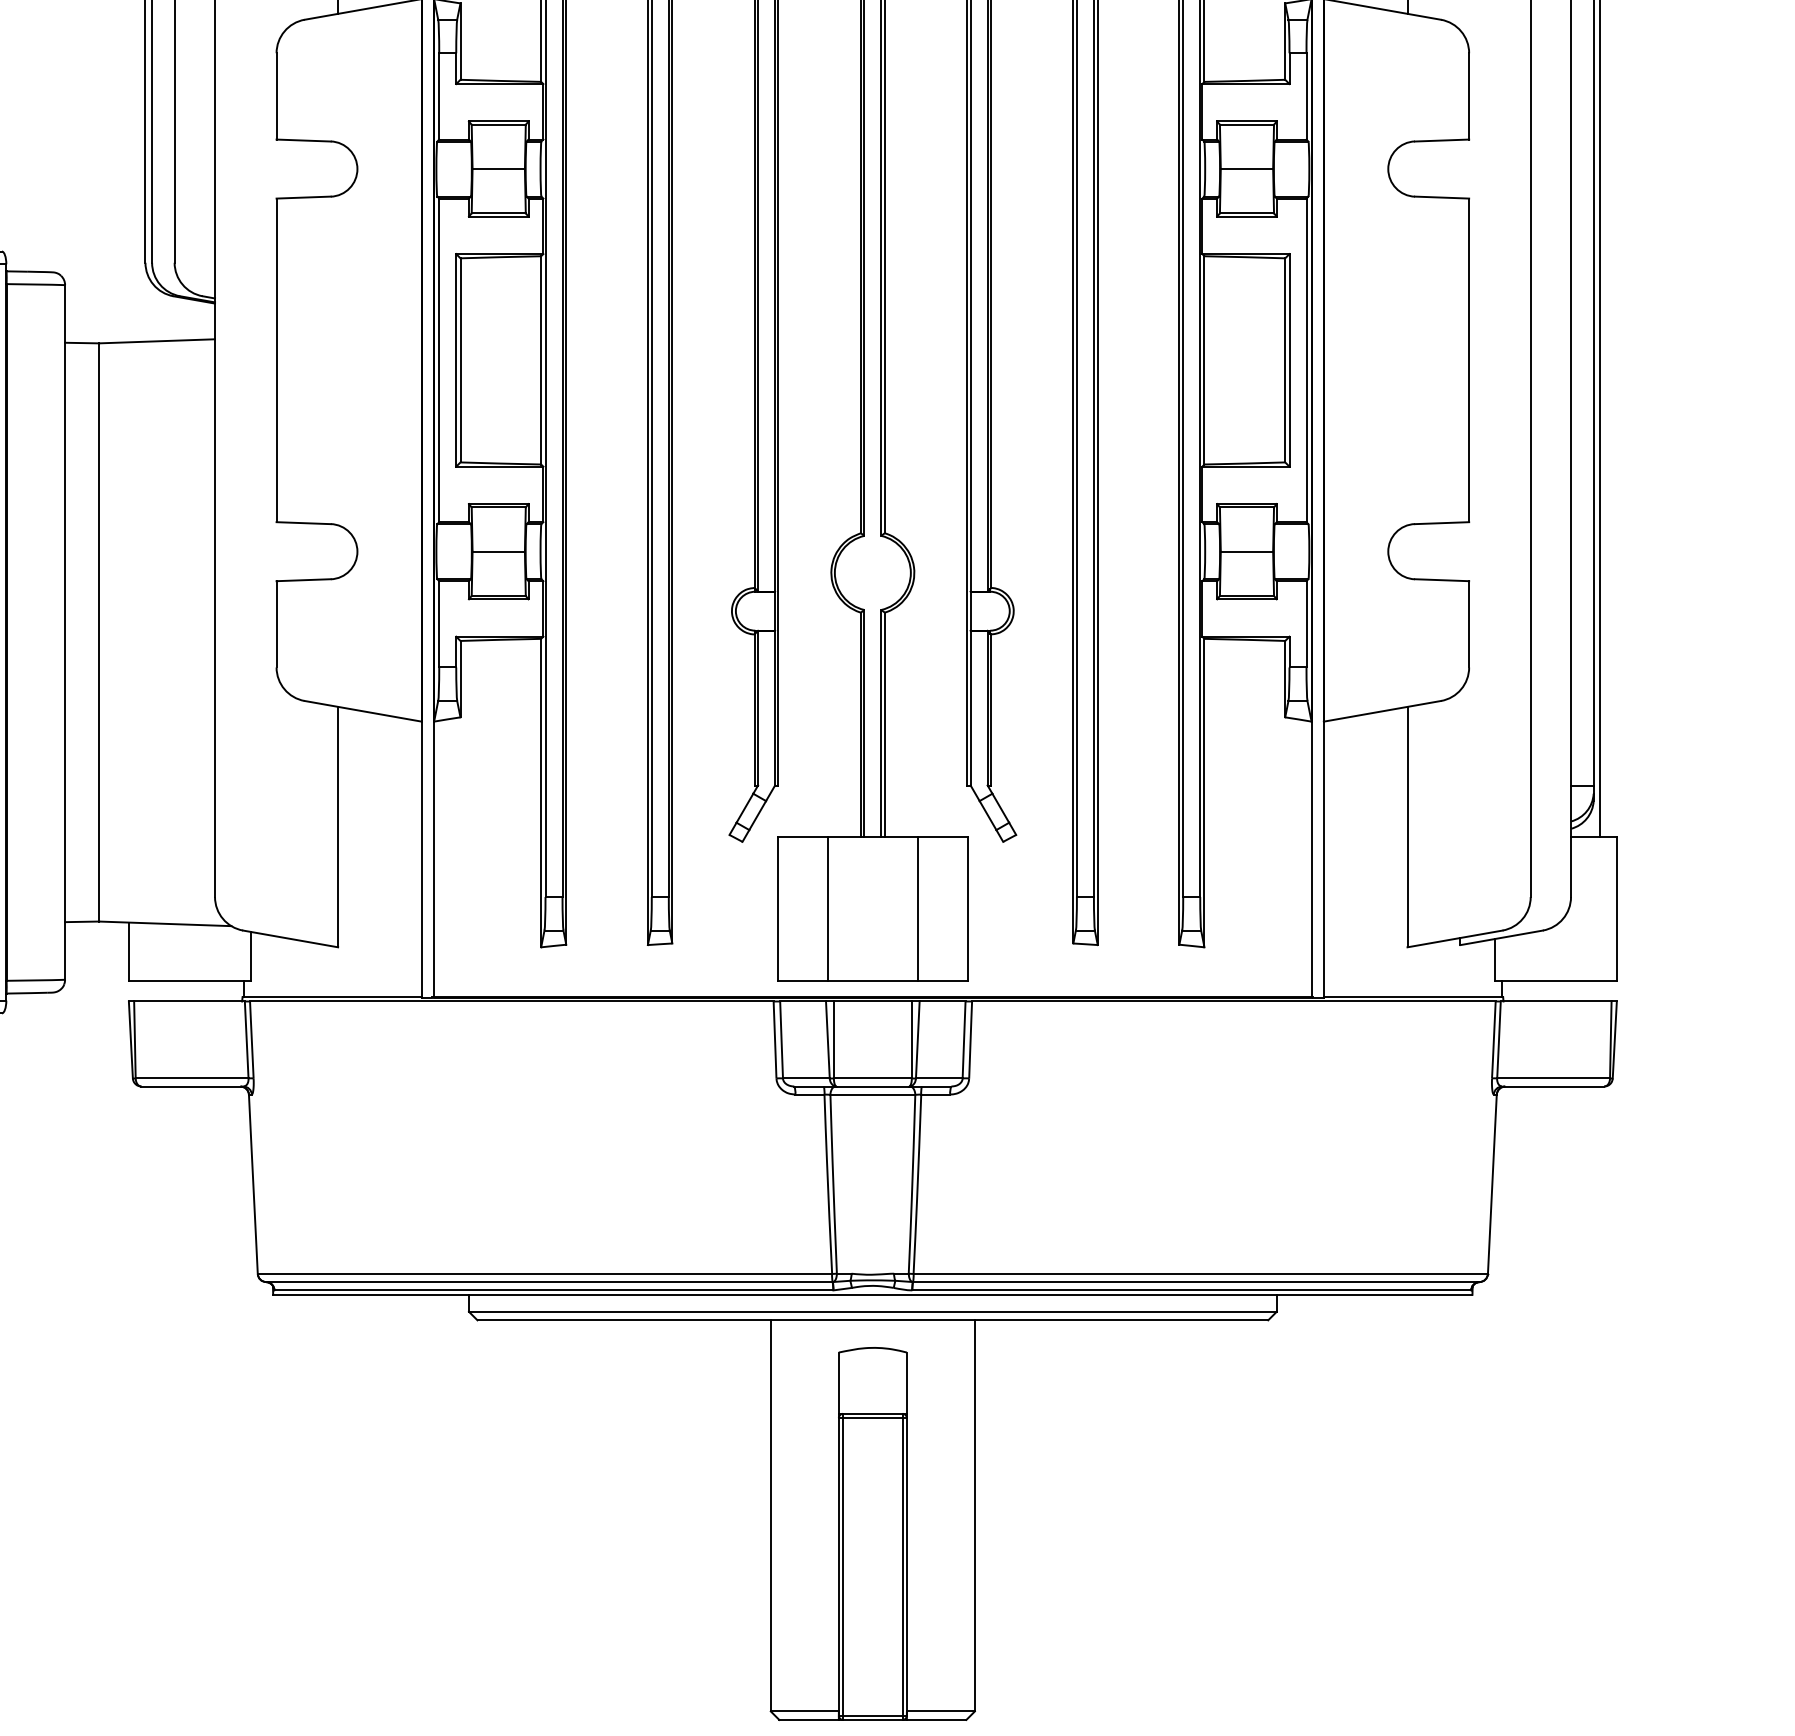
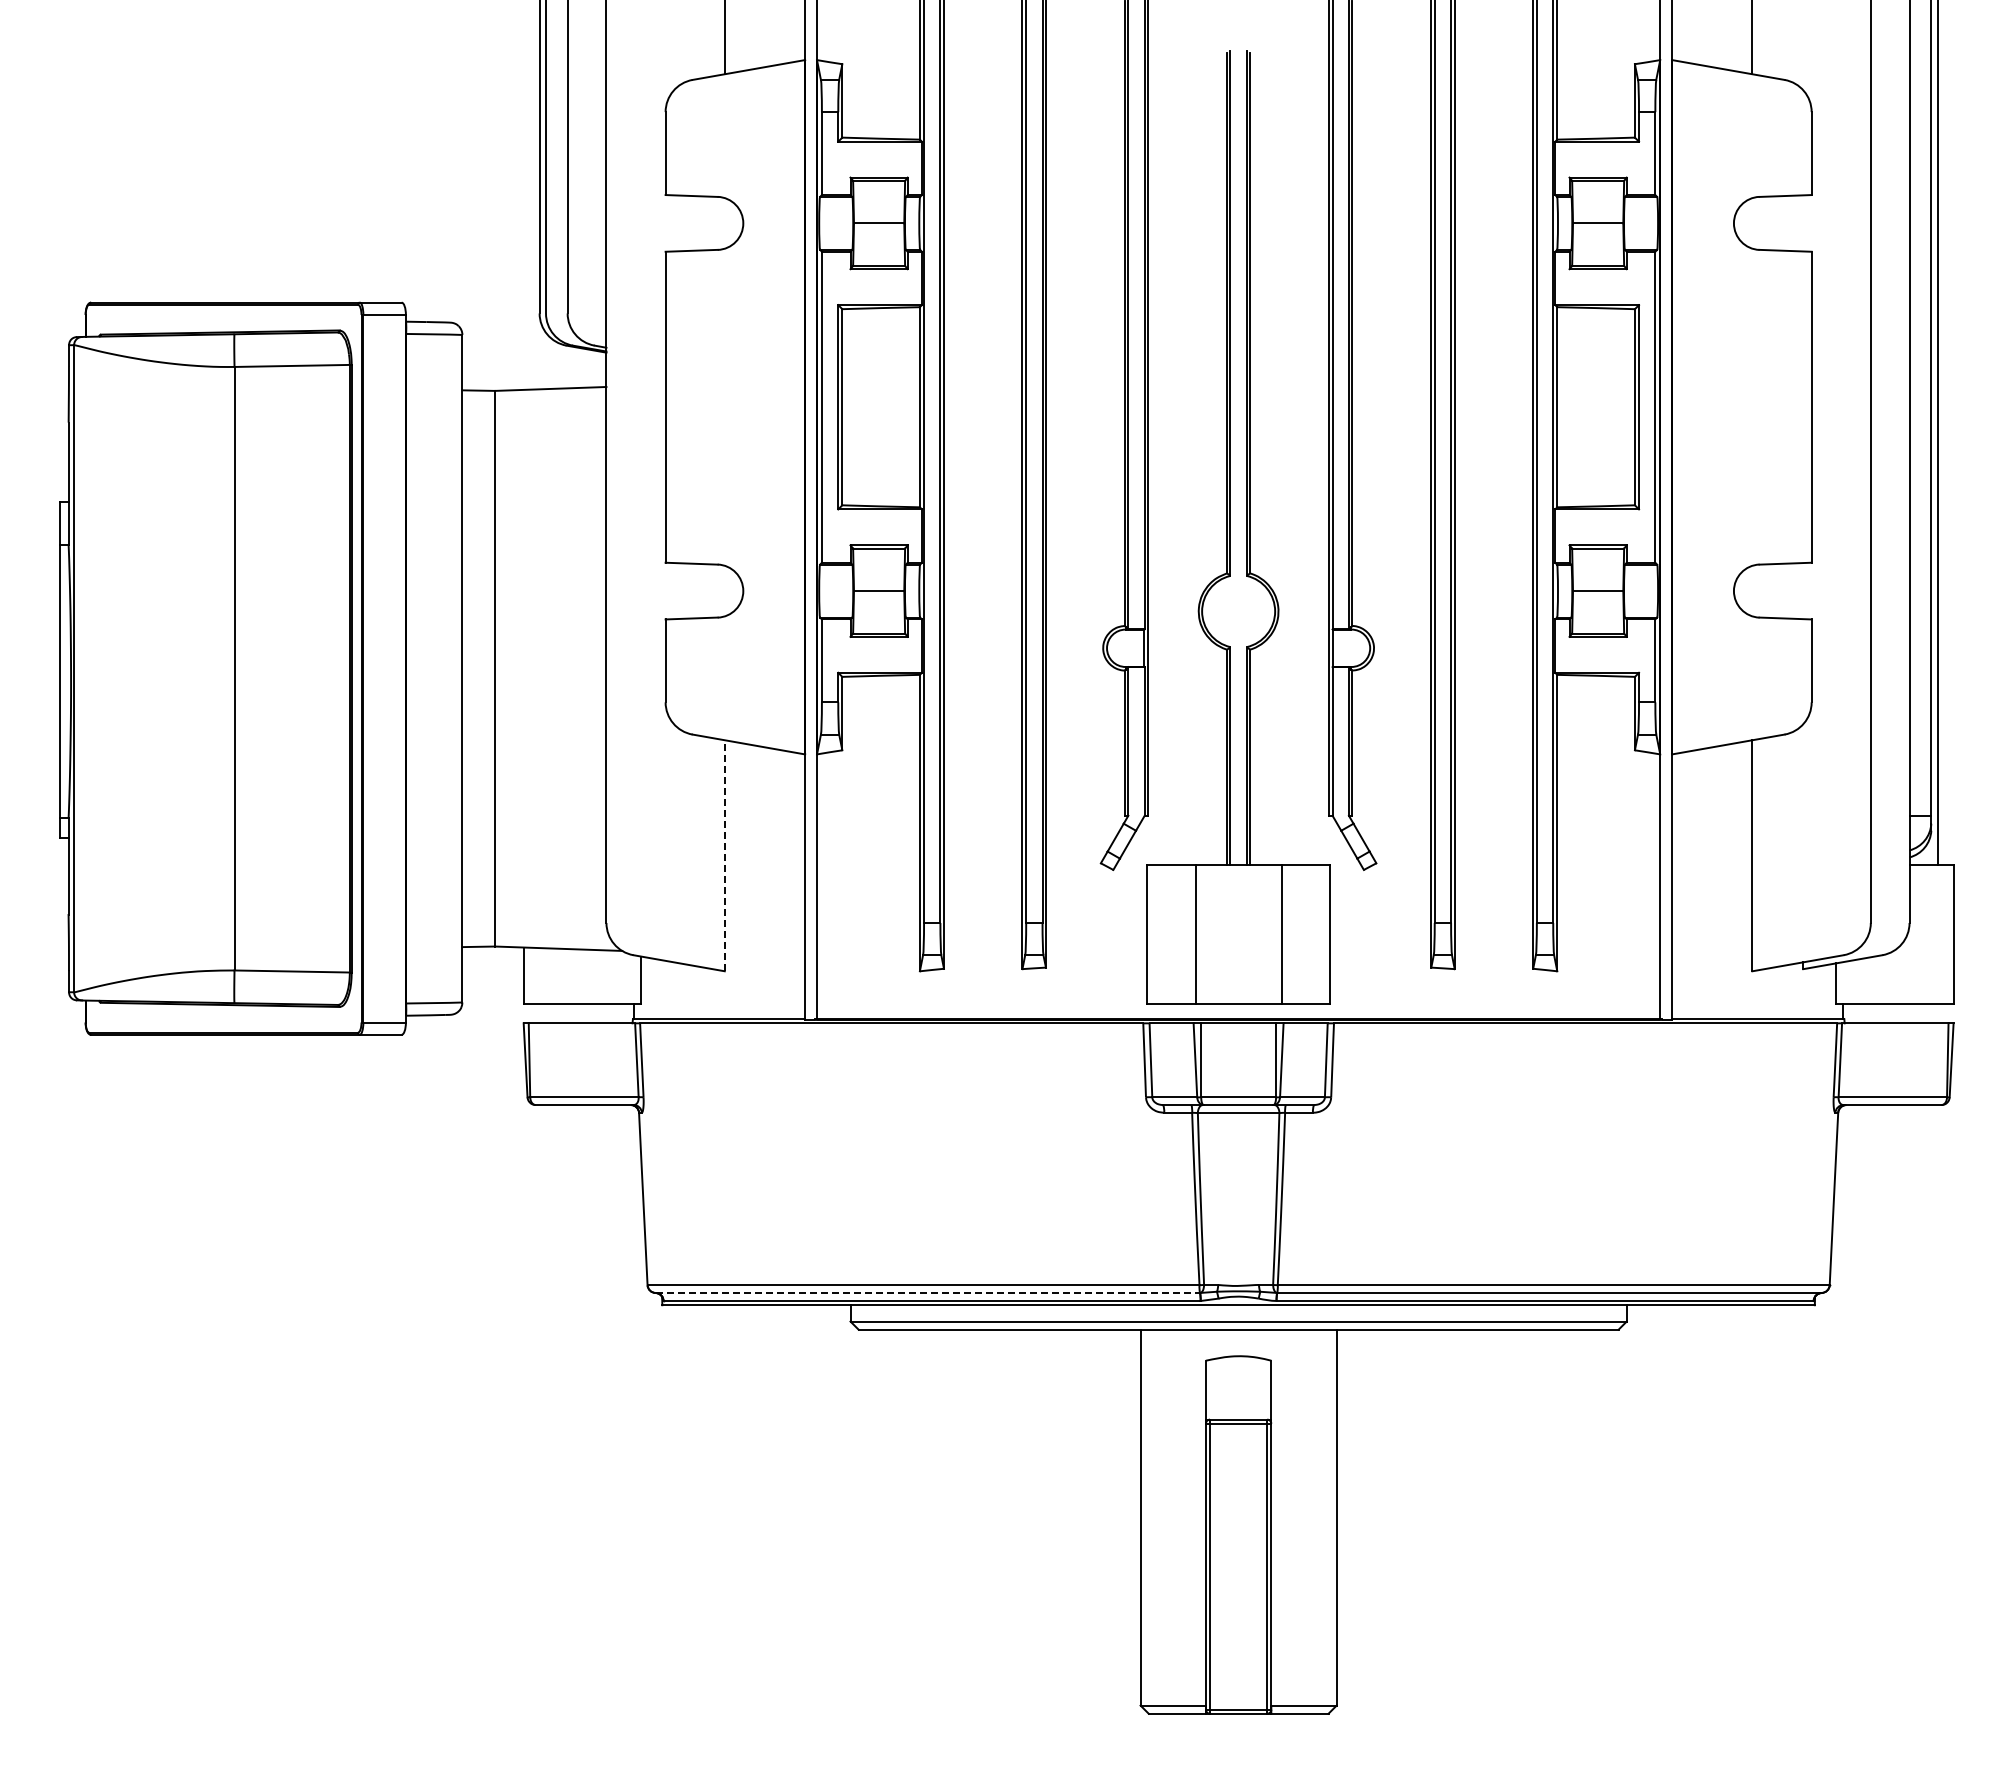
line: (337, 826) -> (724, 855), solid -> dashed
line: (550, 1281) -> (928, 1292), solid -> dashed

